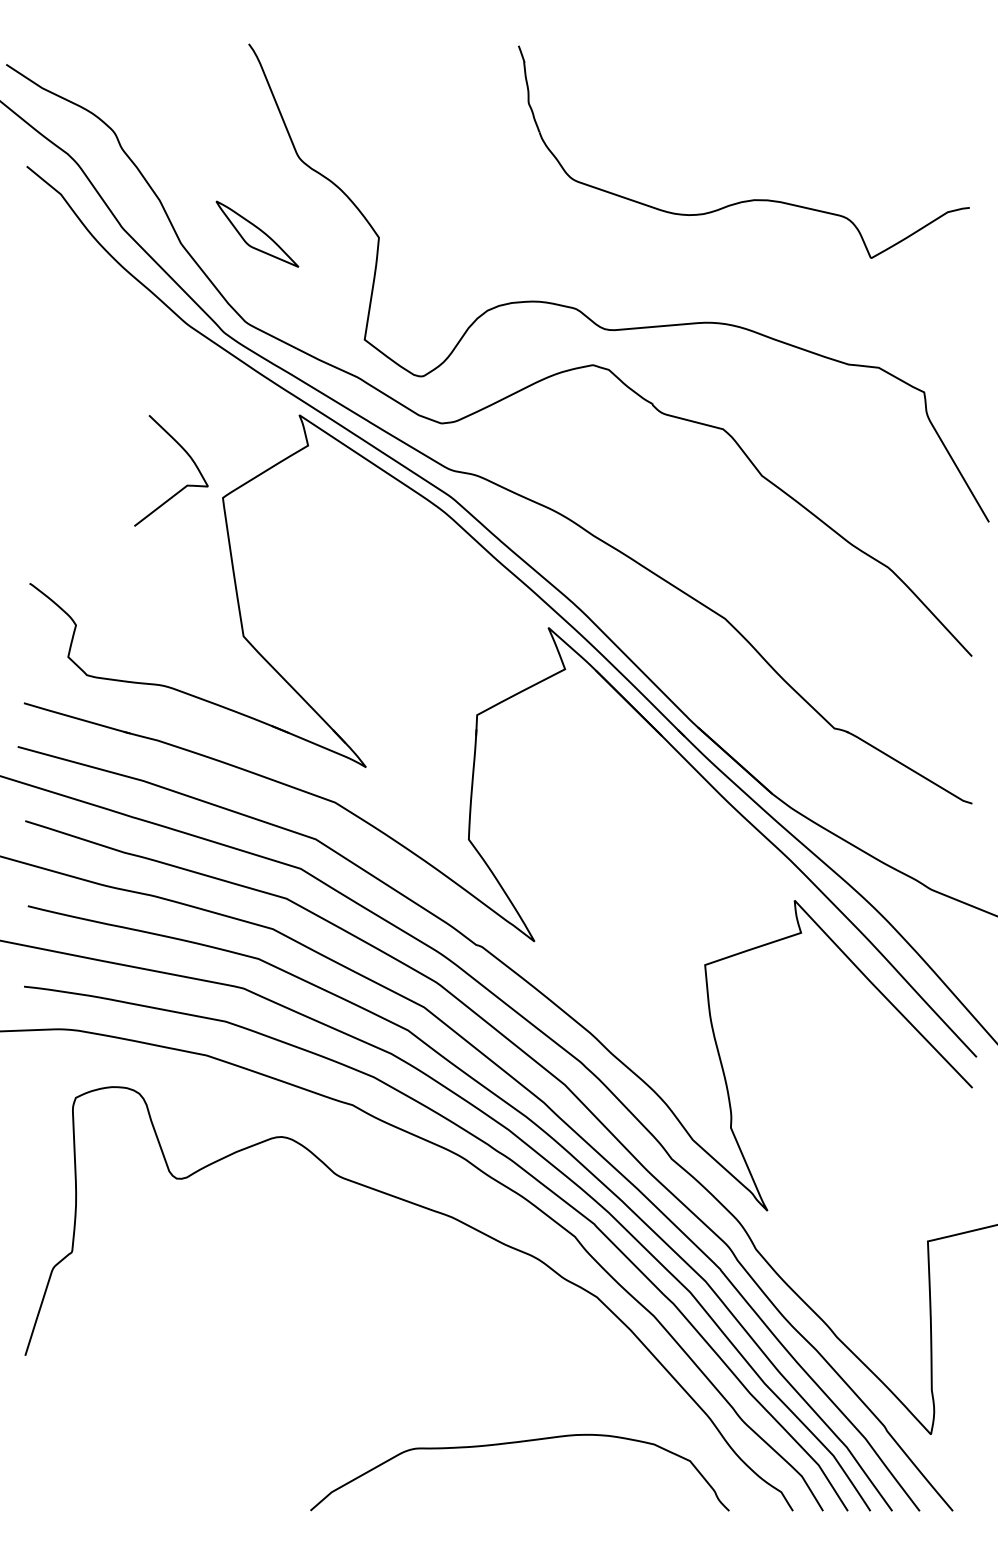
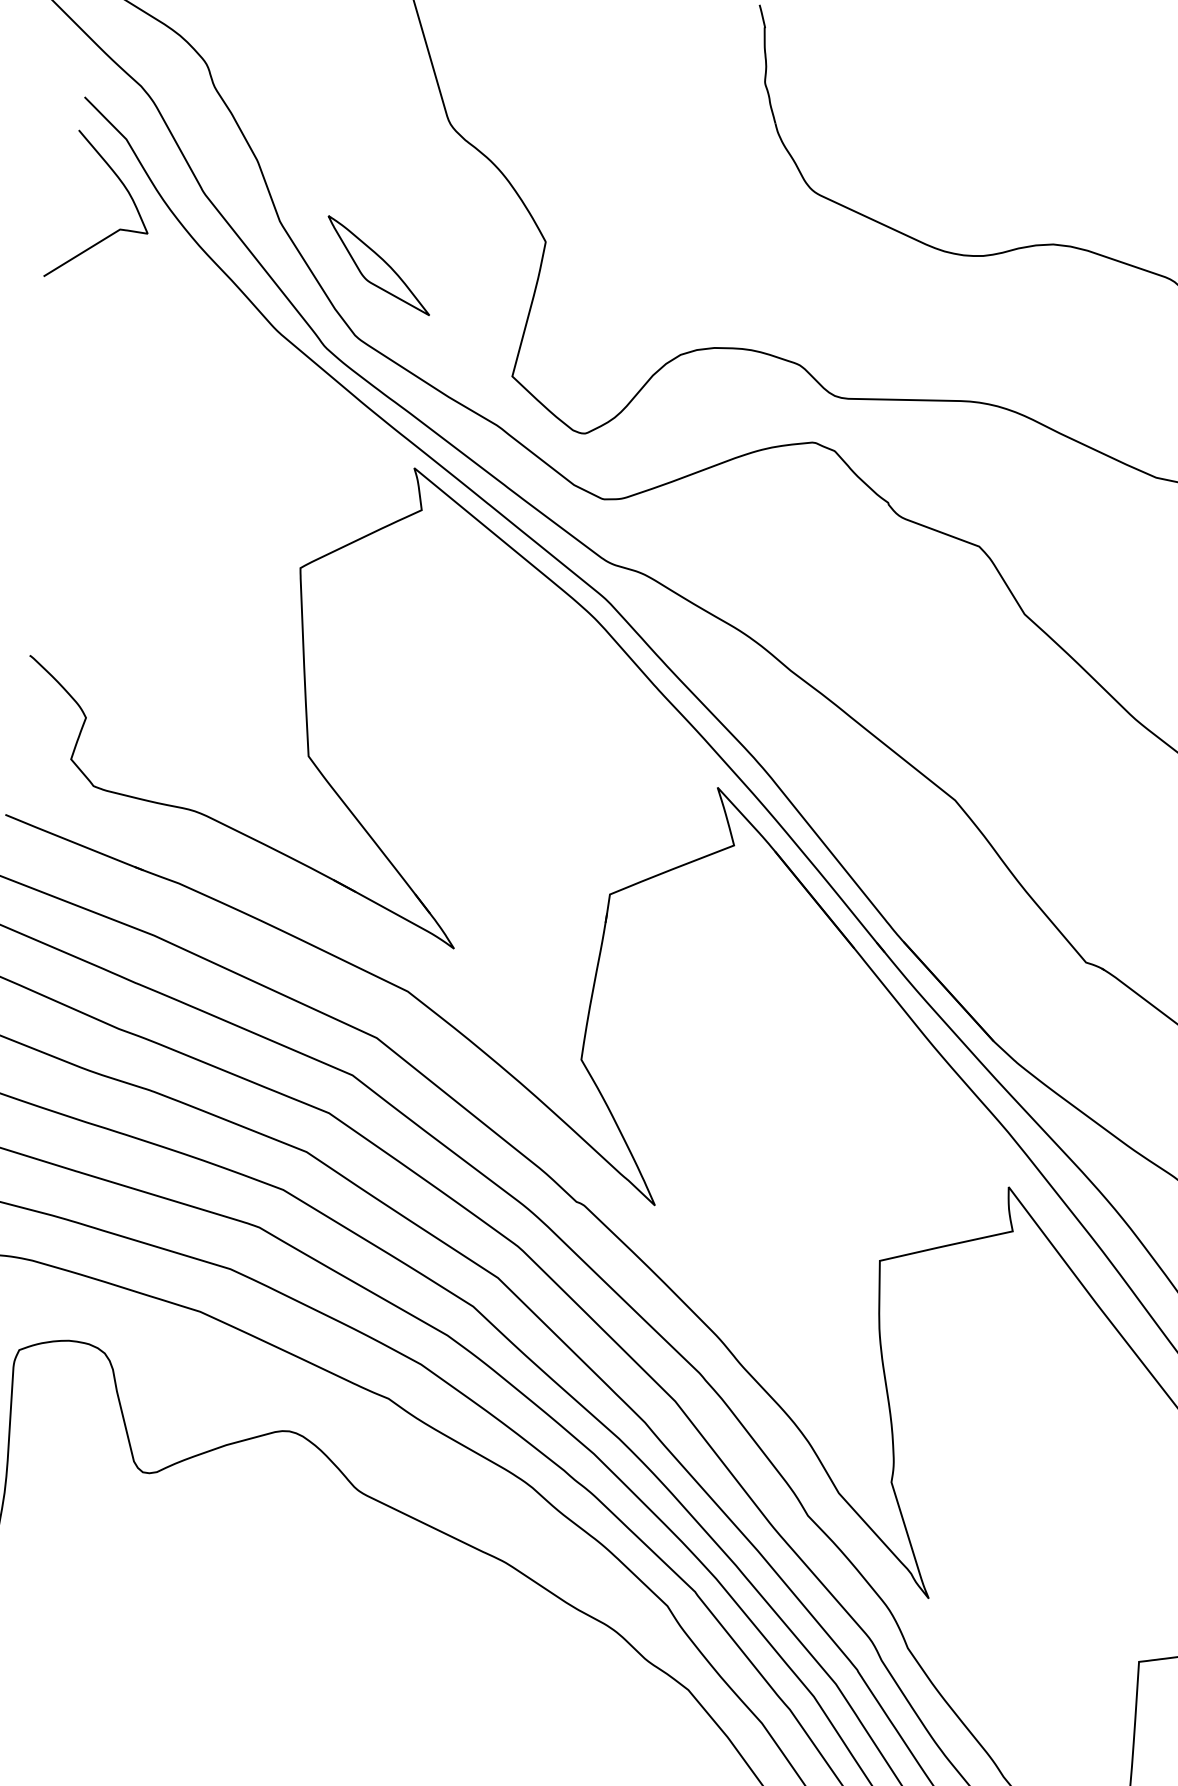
part: (257, 233) -> (379, 264), moved
curve: (185, 485) -> (117, 229), moved

